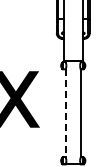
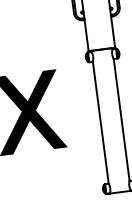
line: (65, 113) -> (100, 123), dashed -> solid

